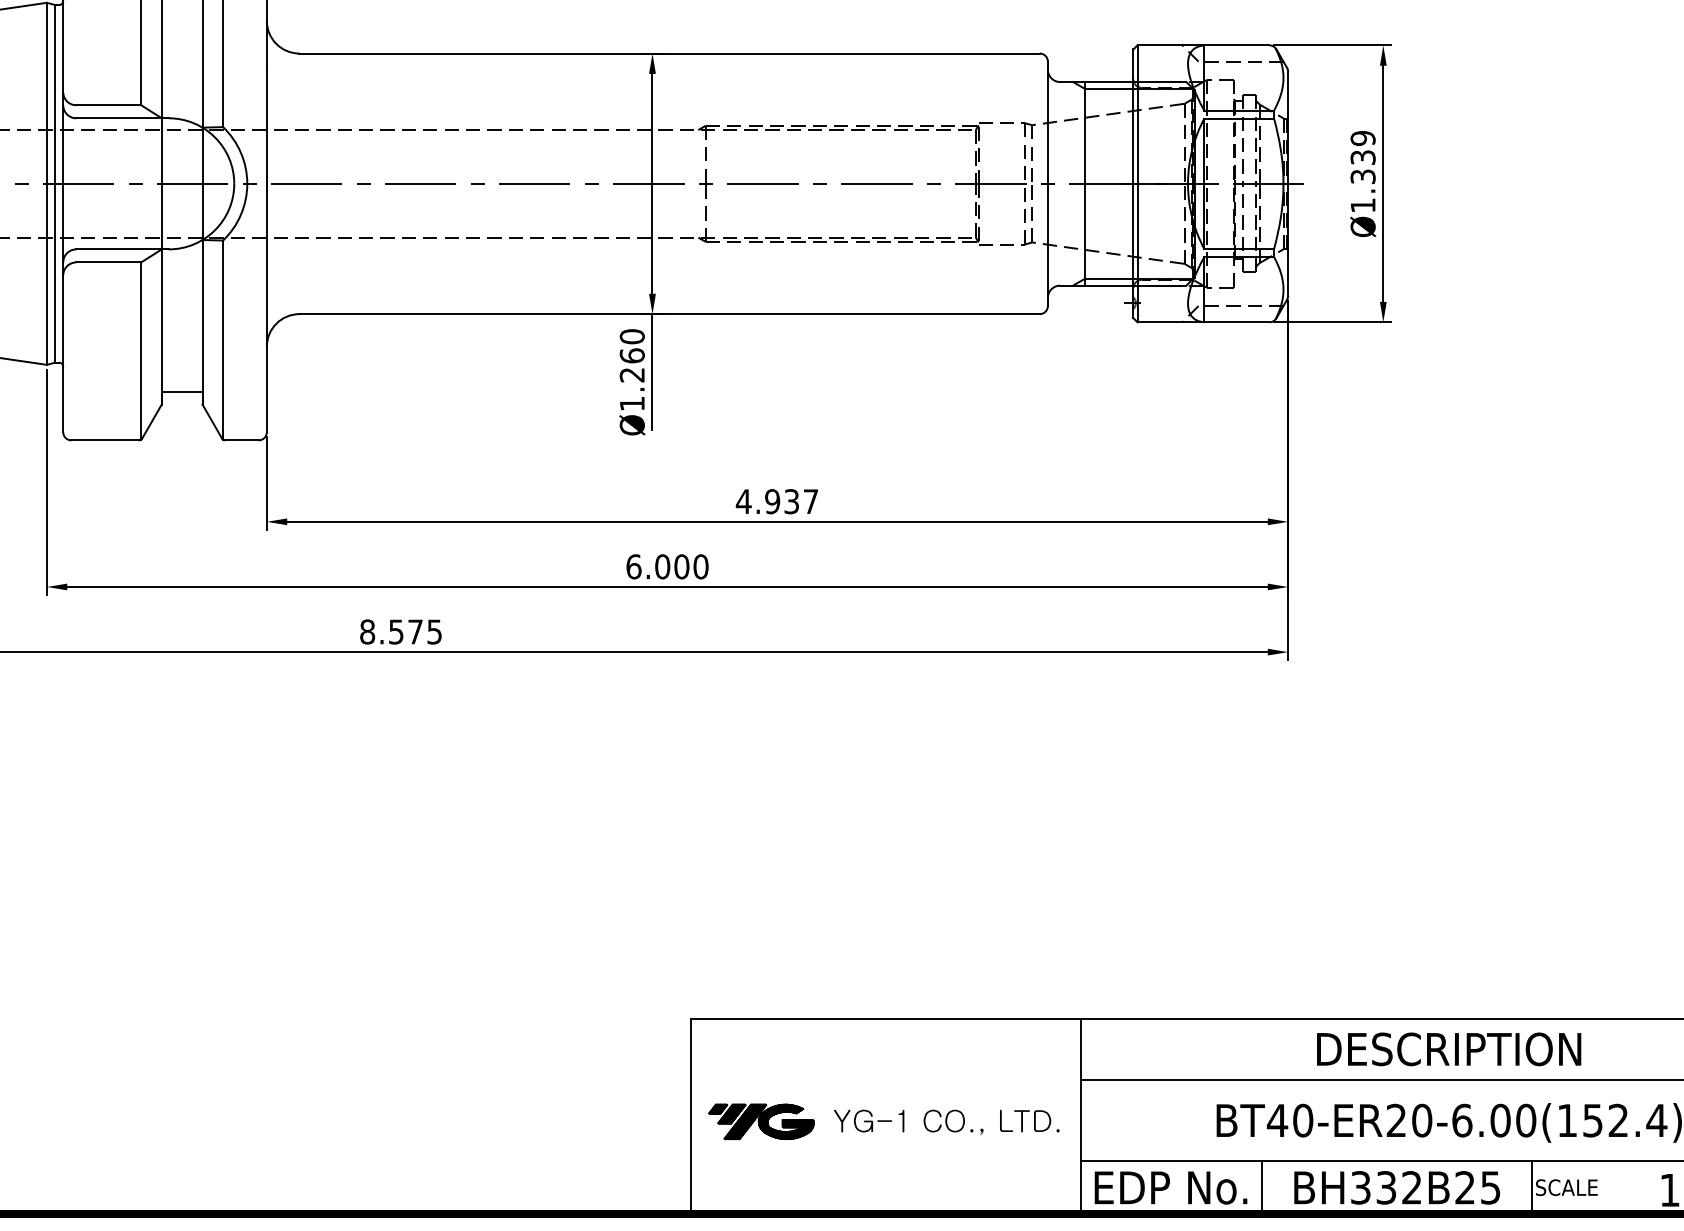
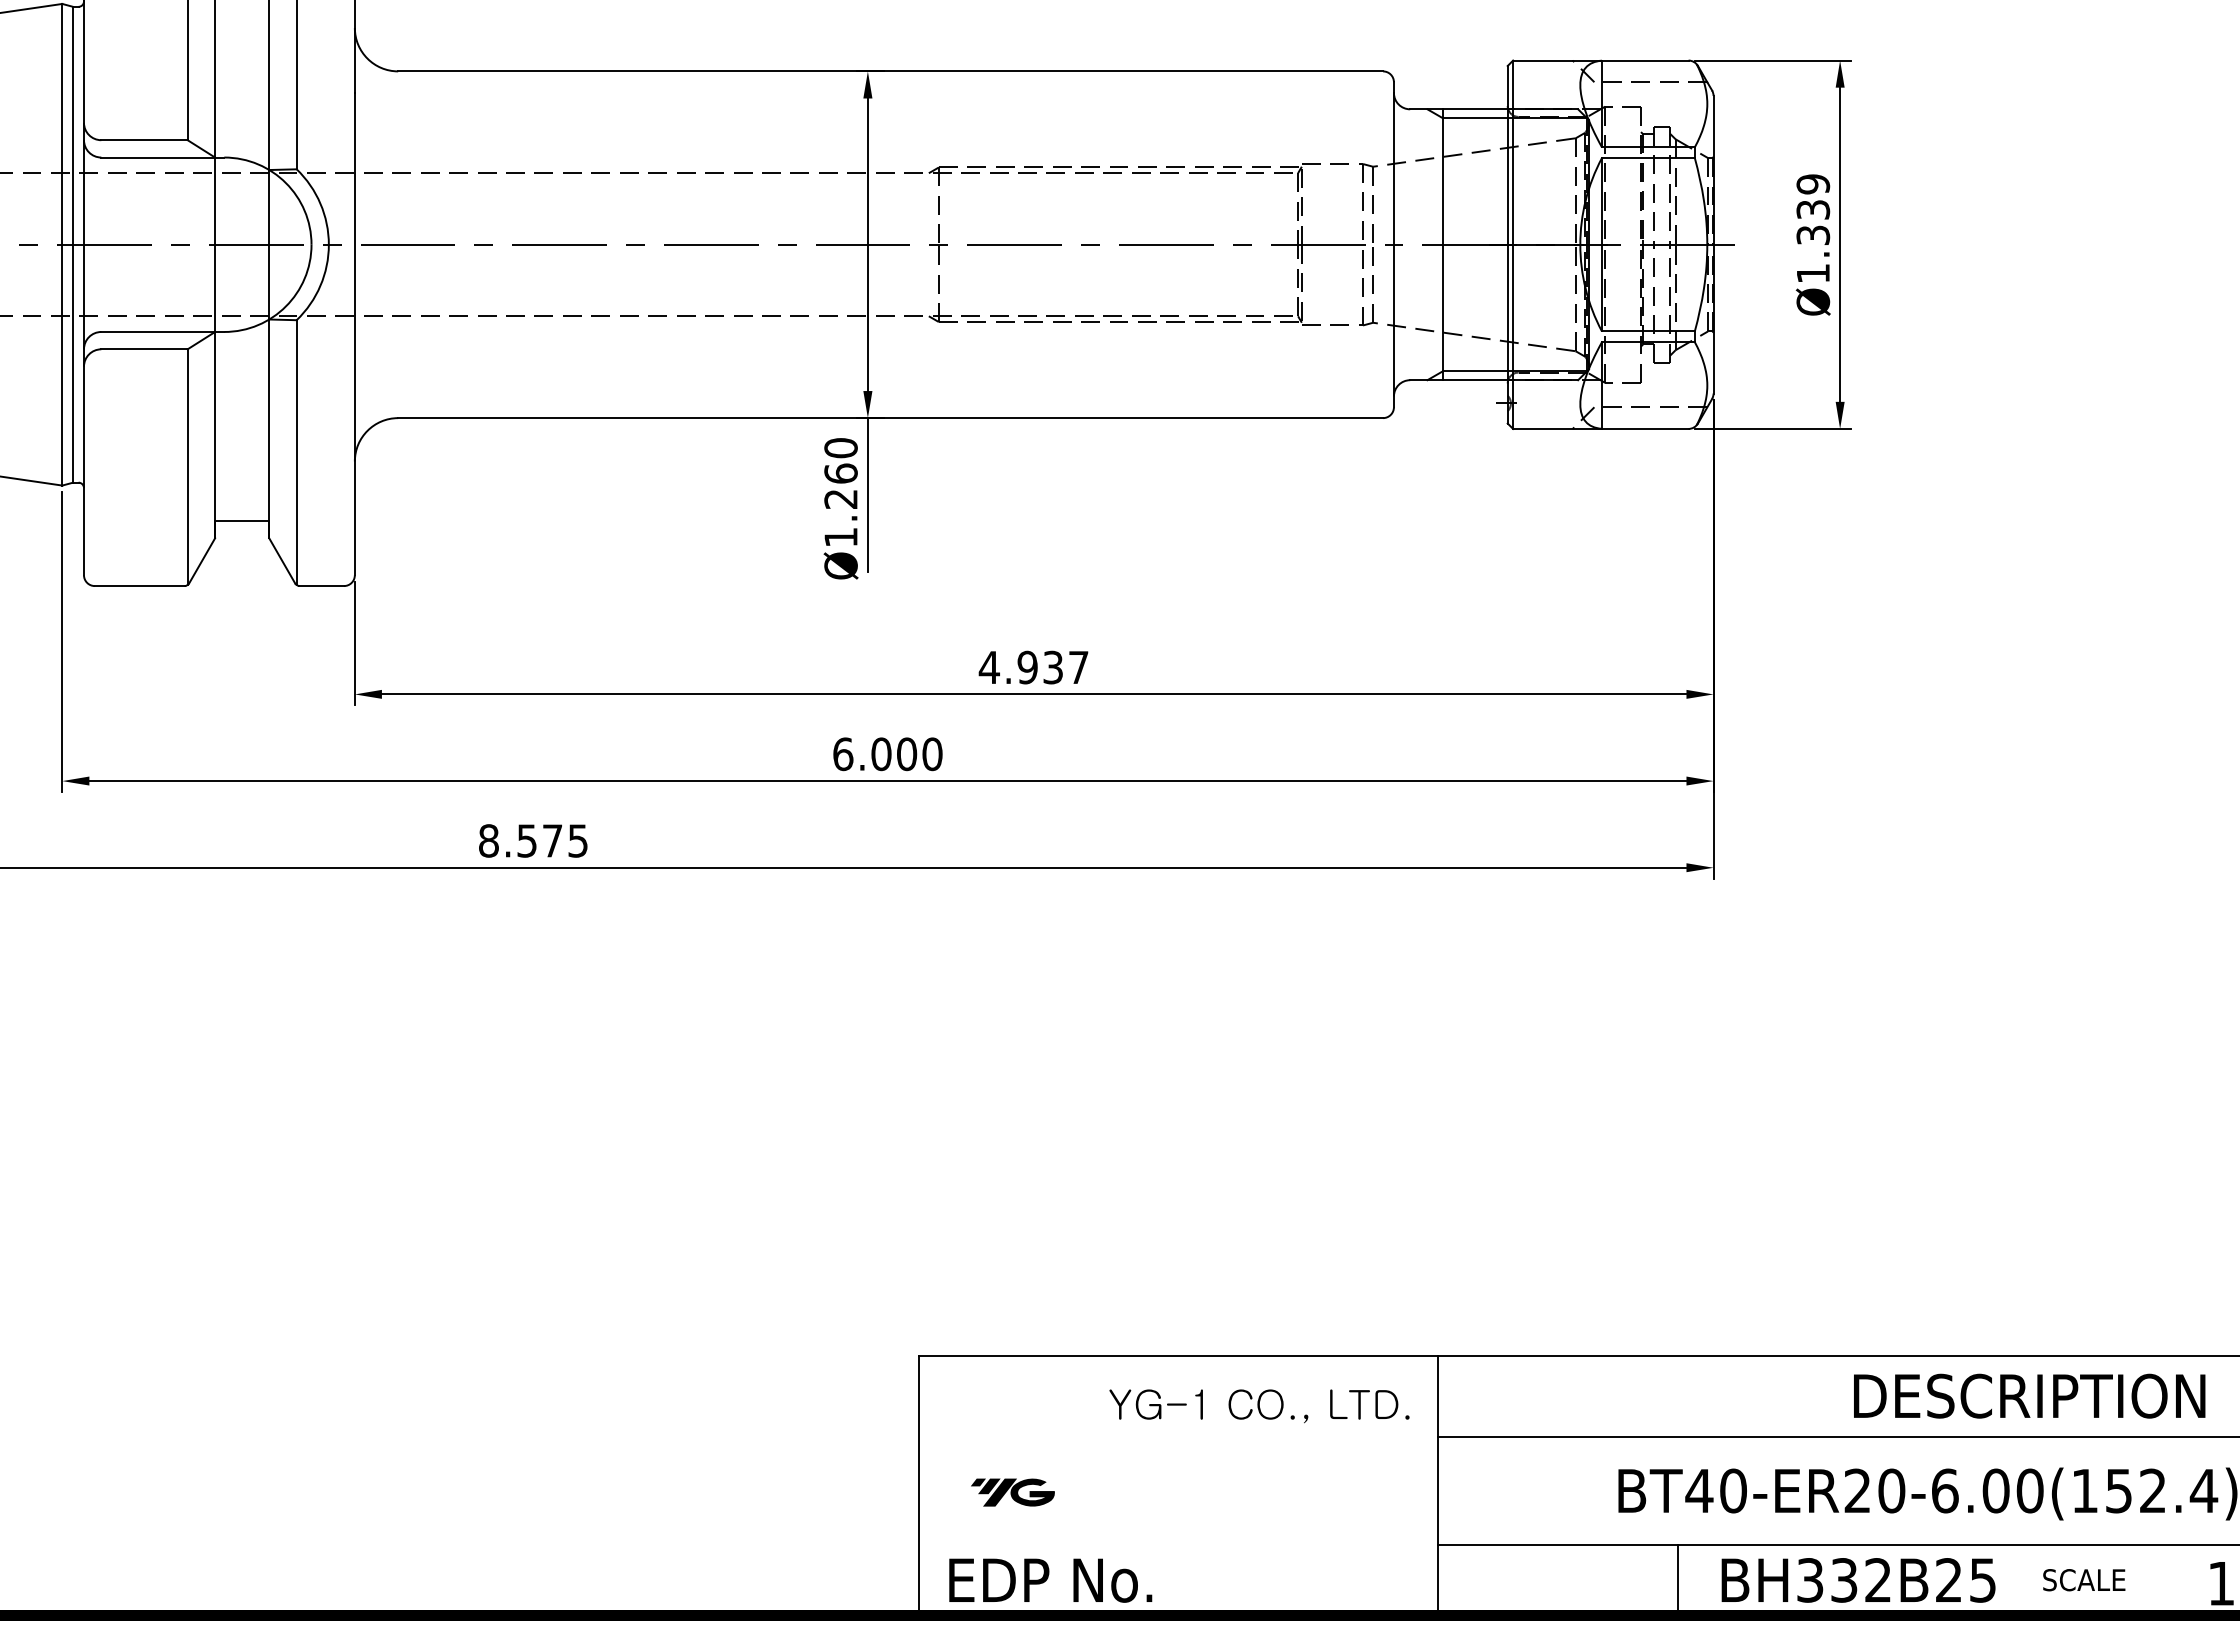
text: (1448, 1048) -> (2029, 1395), moved
part: (761, 1121) -> (1012, 1492), size x0.6
text: (946, 1122) -> (1259, 1406), moved
text: (1170, 1187) -> (1050, 1580), moved
line: (1532, 1187) -> (2038, 1580), removed

